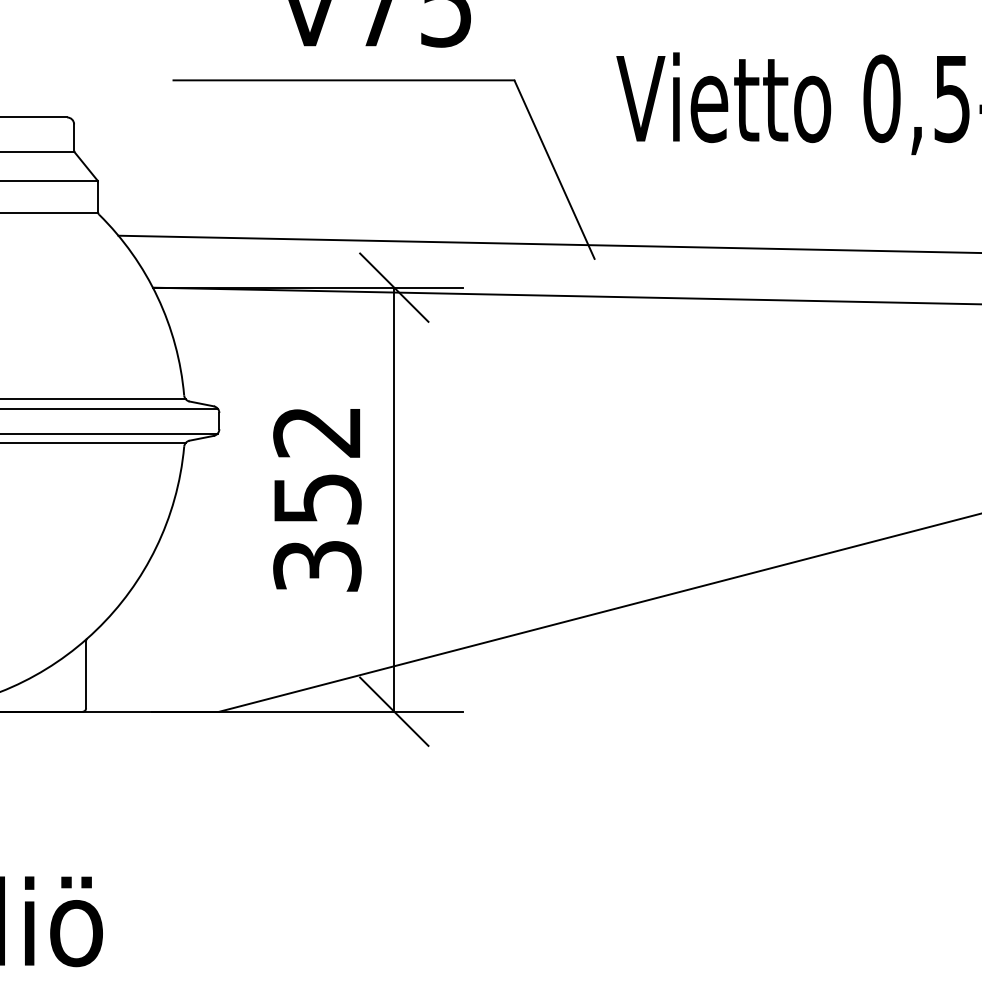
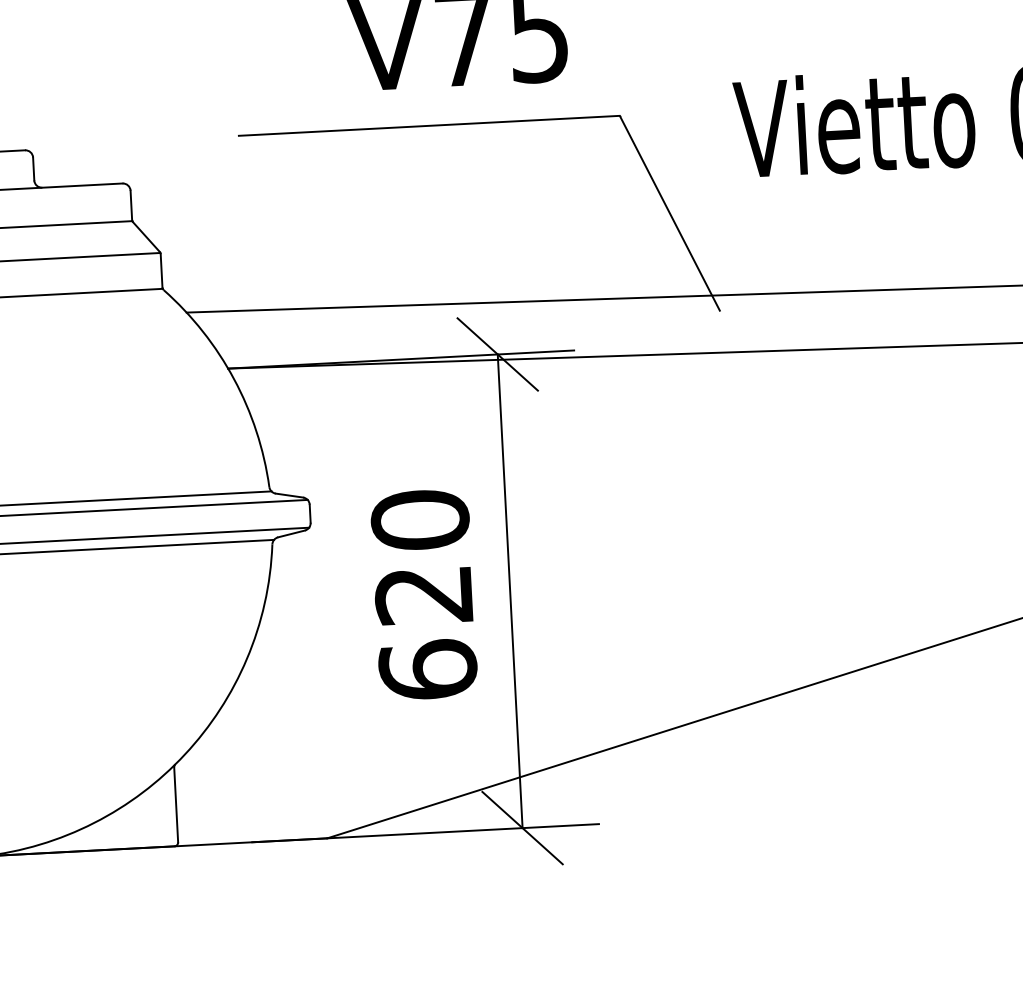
text: (317, 498) -> (424, 594), 352 -> 620

